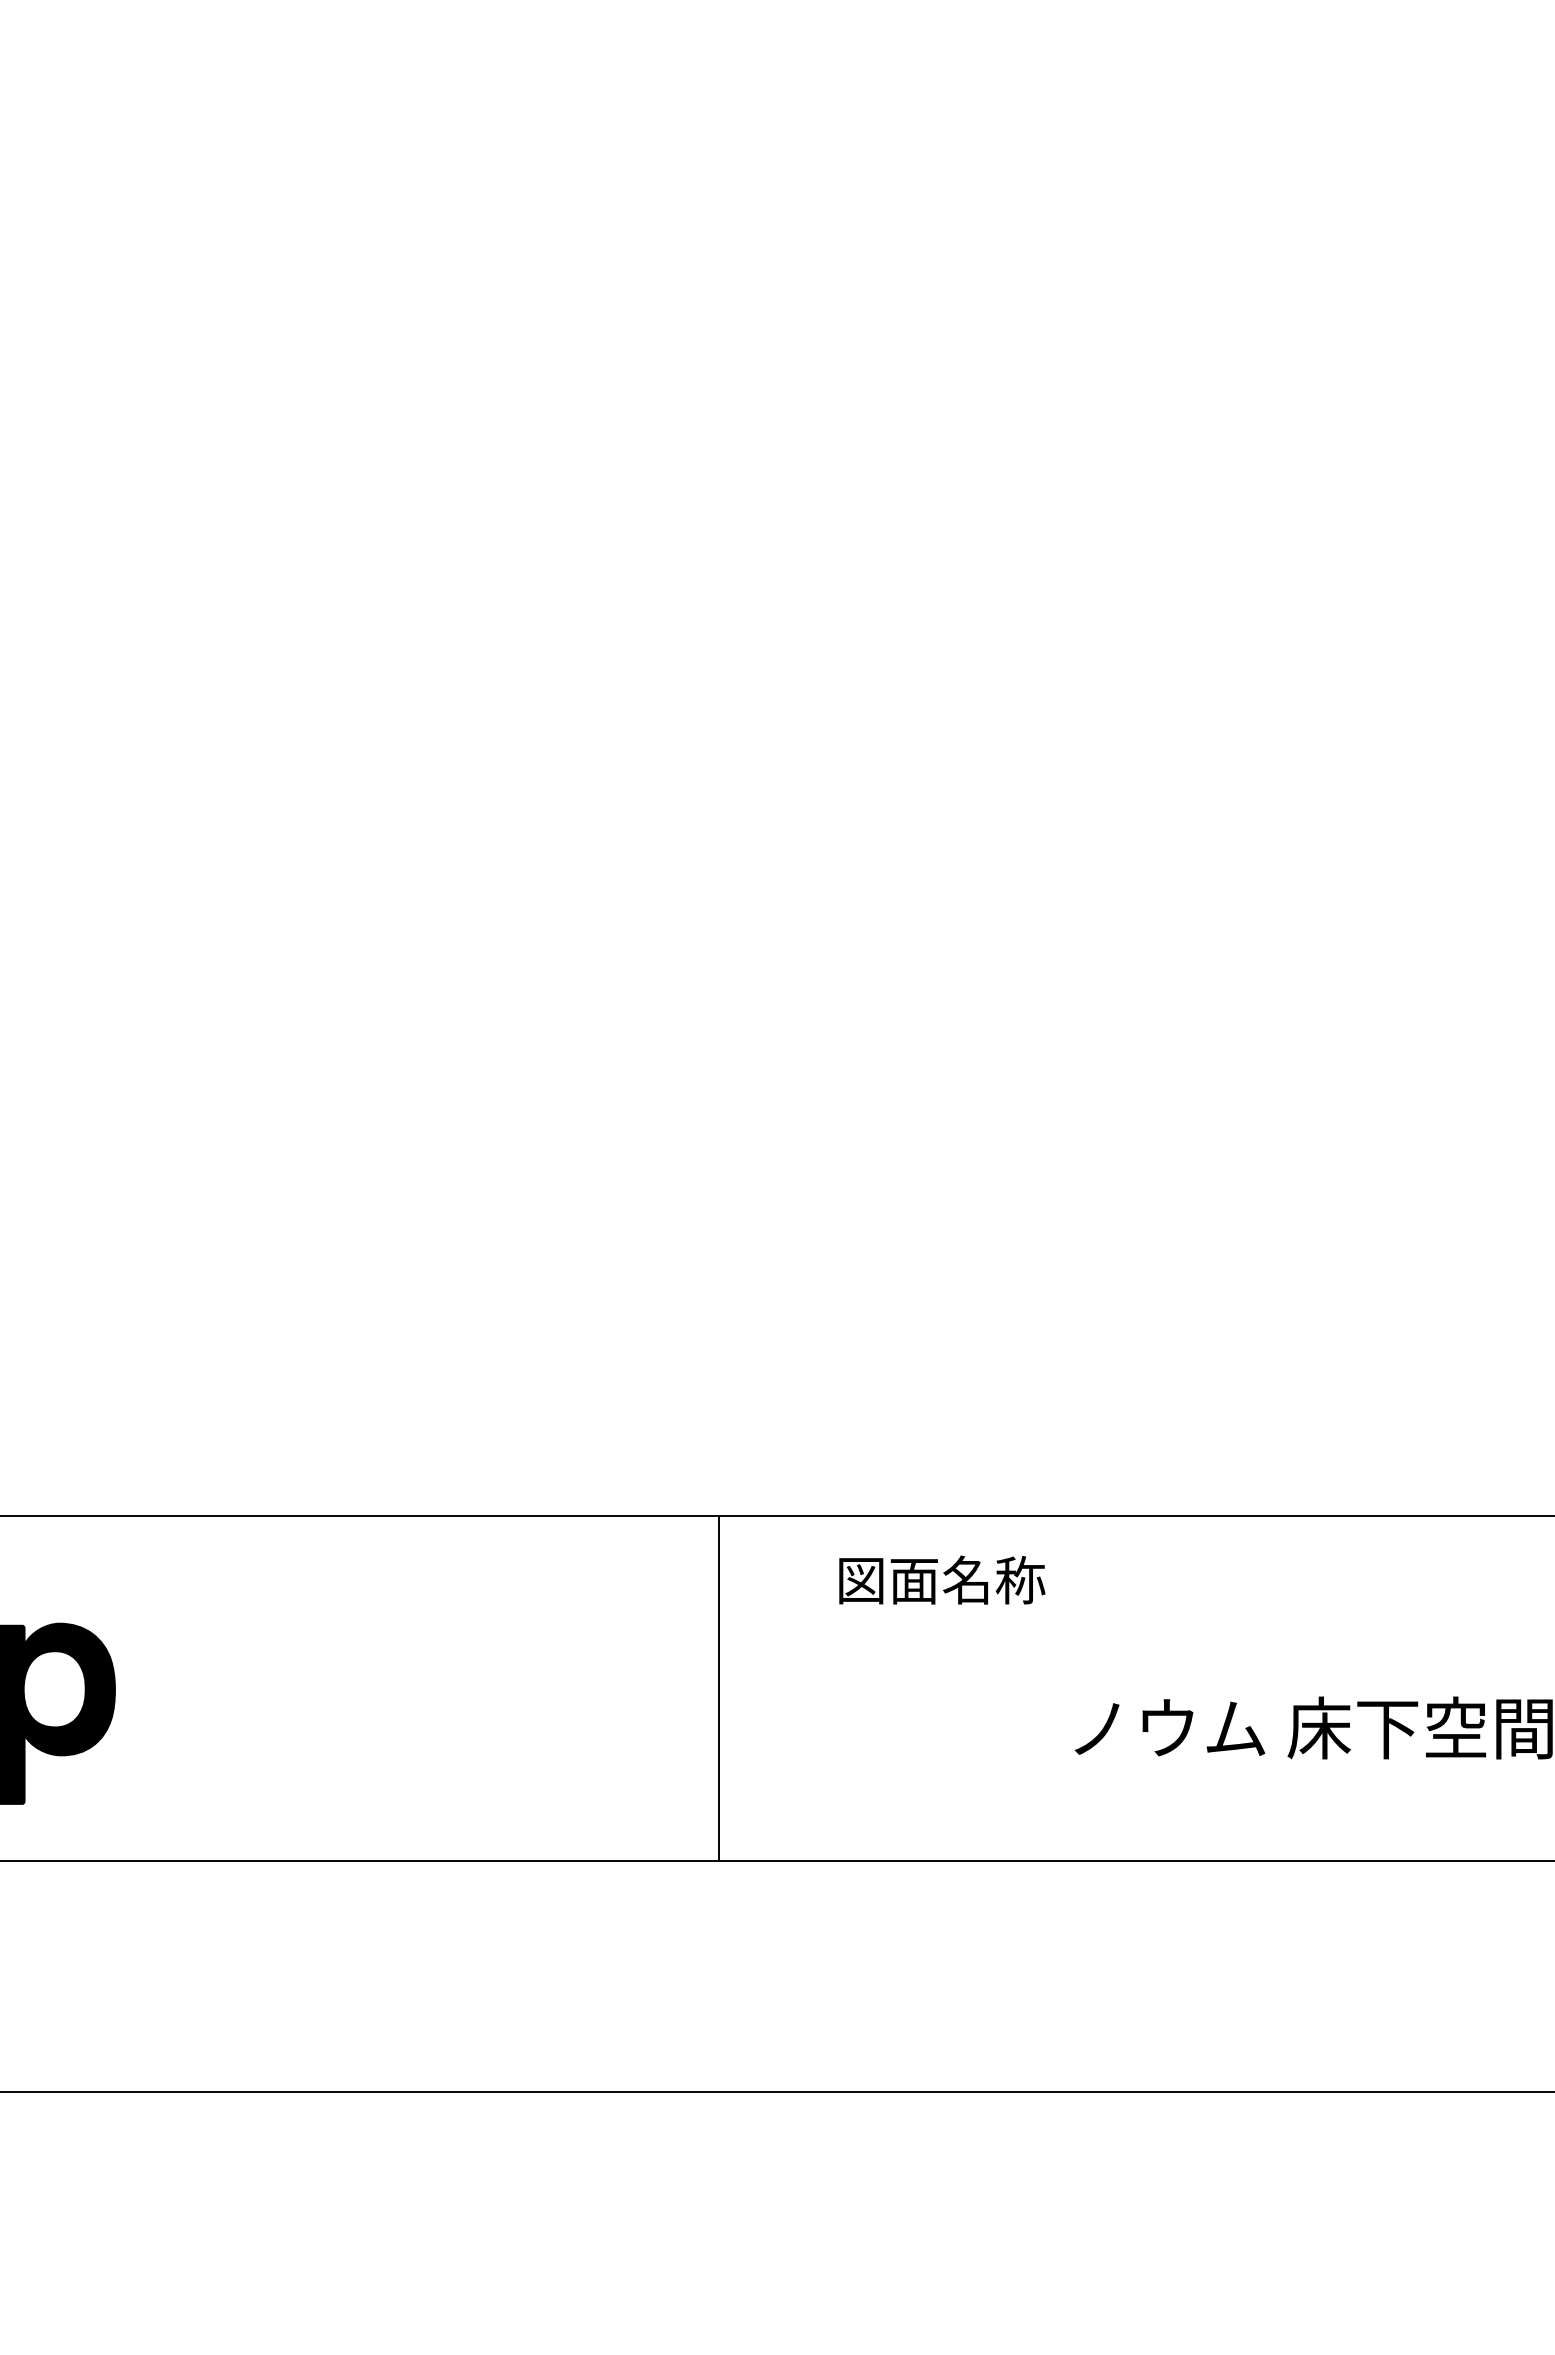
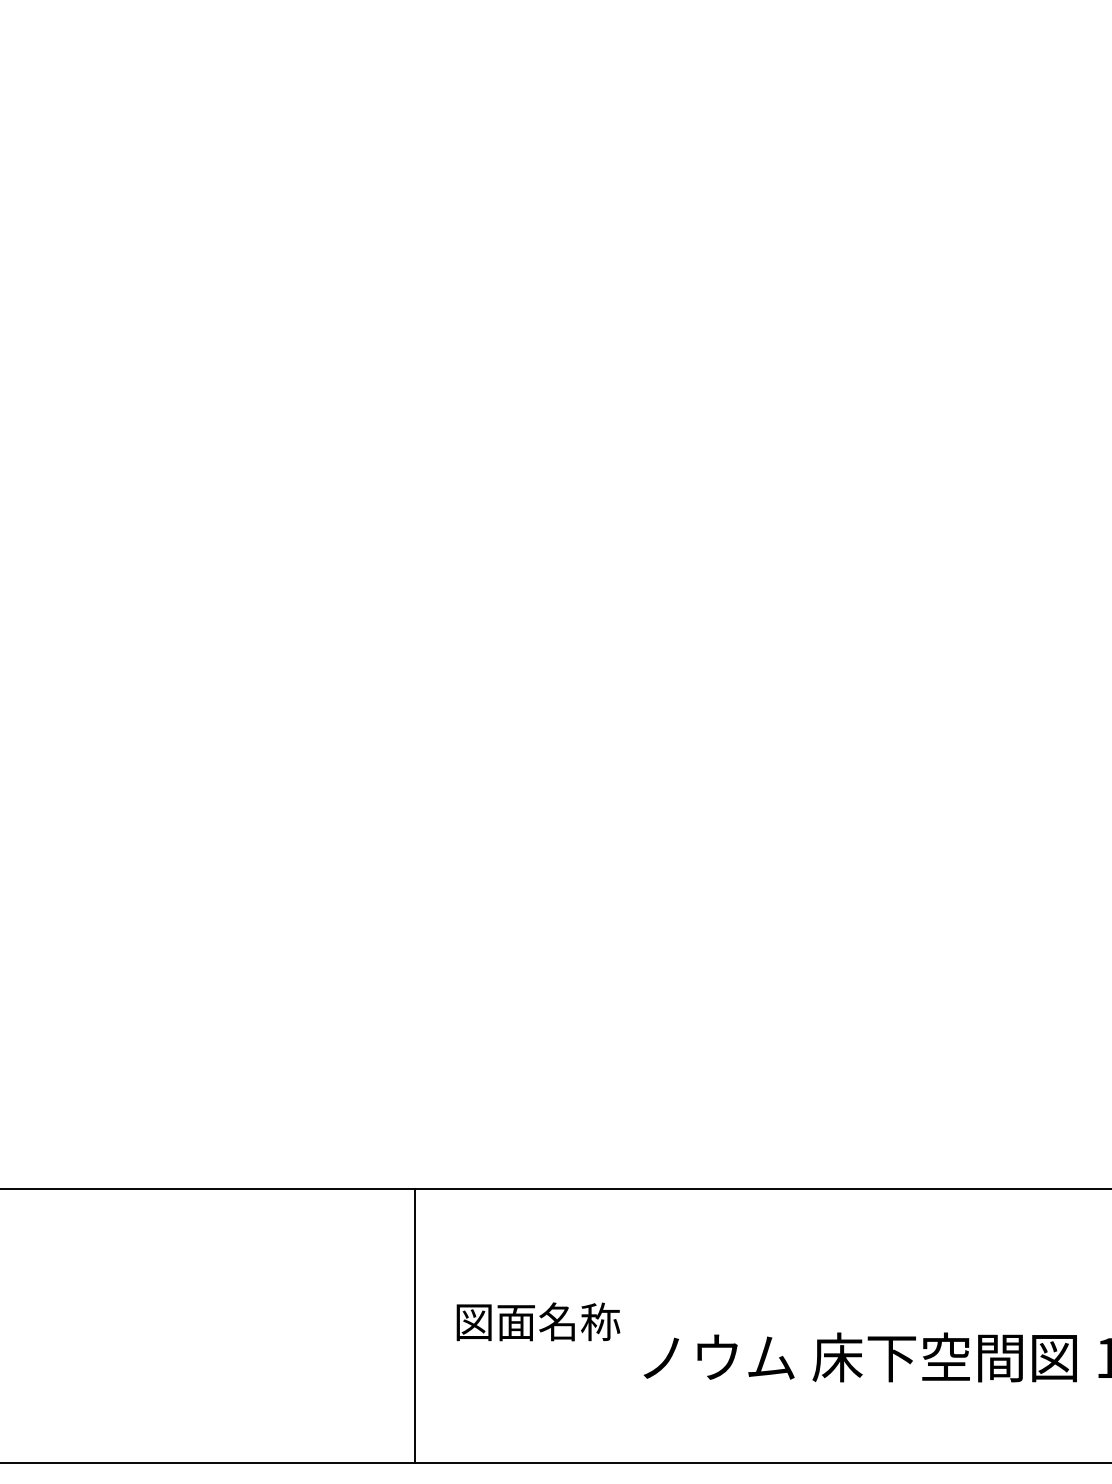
text: (942, 1579) -> (538, 1321), moved
line: (719, 1688) -> (414, 1326), moved

